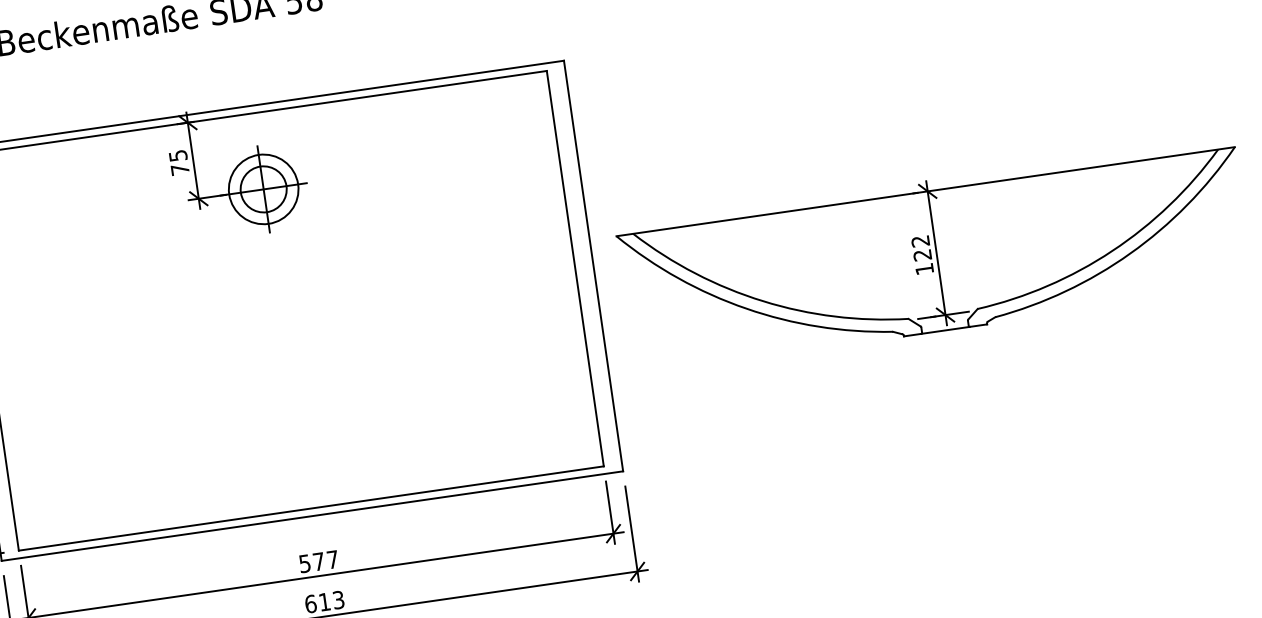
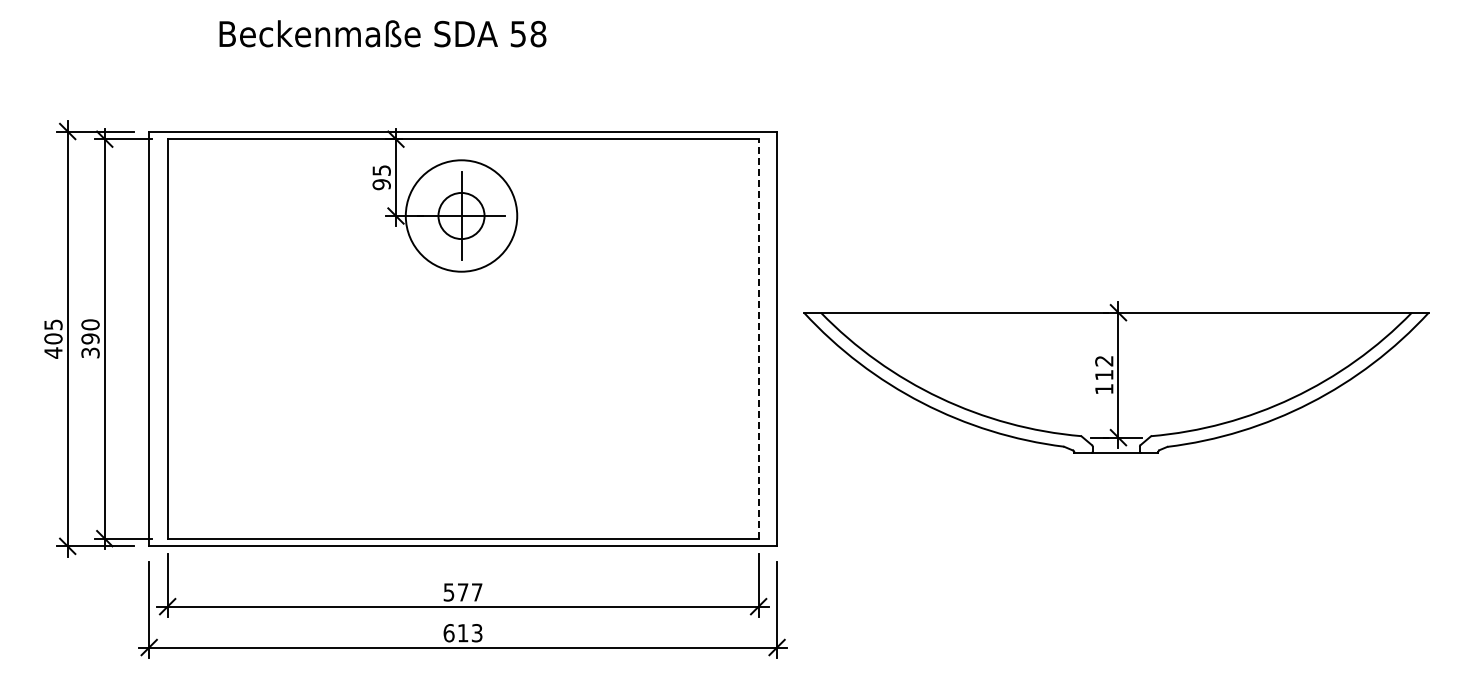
text: (179, 169) -> (381, 184), 75 -> 95
circle: (263, 188) -> (461, 215), size x1.6
text: (922, 255) -> (1104, 375), 122 -> 112
line: (575, 268) -> (758, 338), solid -> dashed

